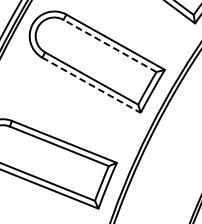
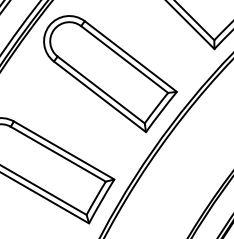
line: (109, 45) -> (124, 59), dashed -> solid
line: (92, 85) -> (100, 97), dashed -> solid

